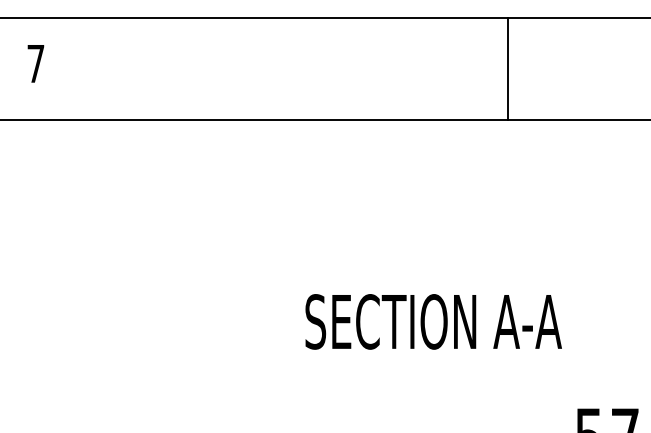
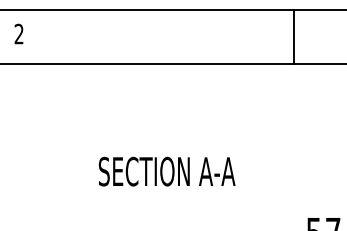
text: (34, 62) -> (18, 33), 7 -> 2
line: (507, 68) -> (293, 36), moved
text: (432, 321) -> (166, 171), moved

